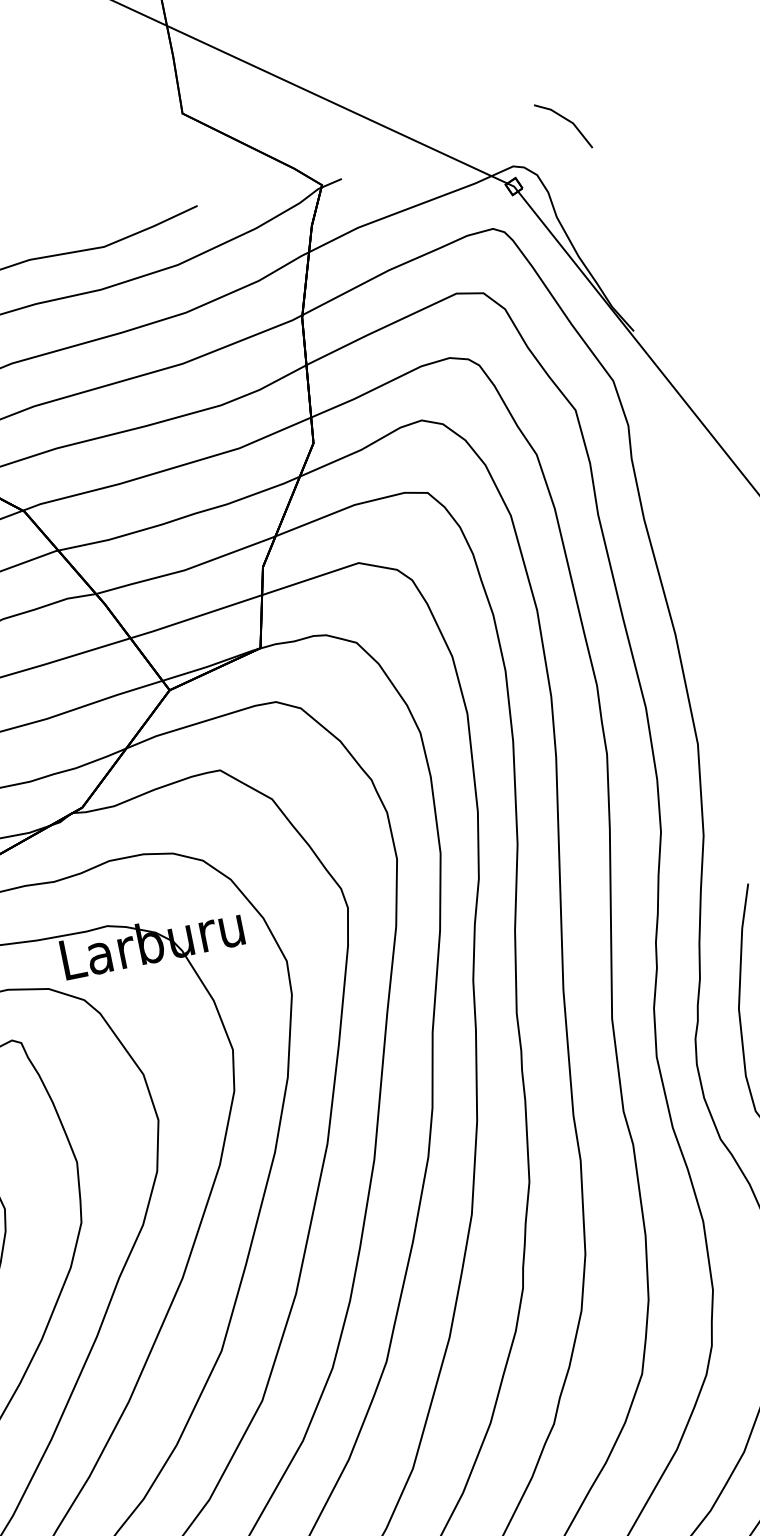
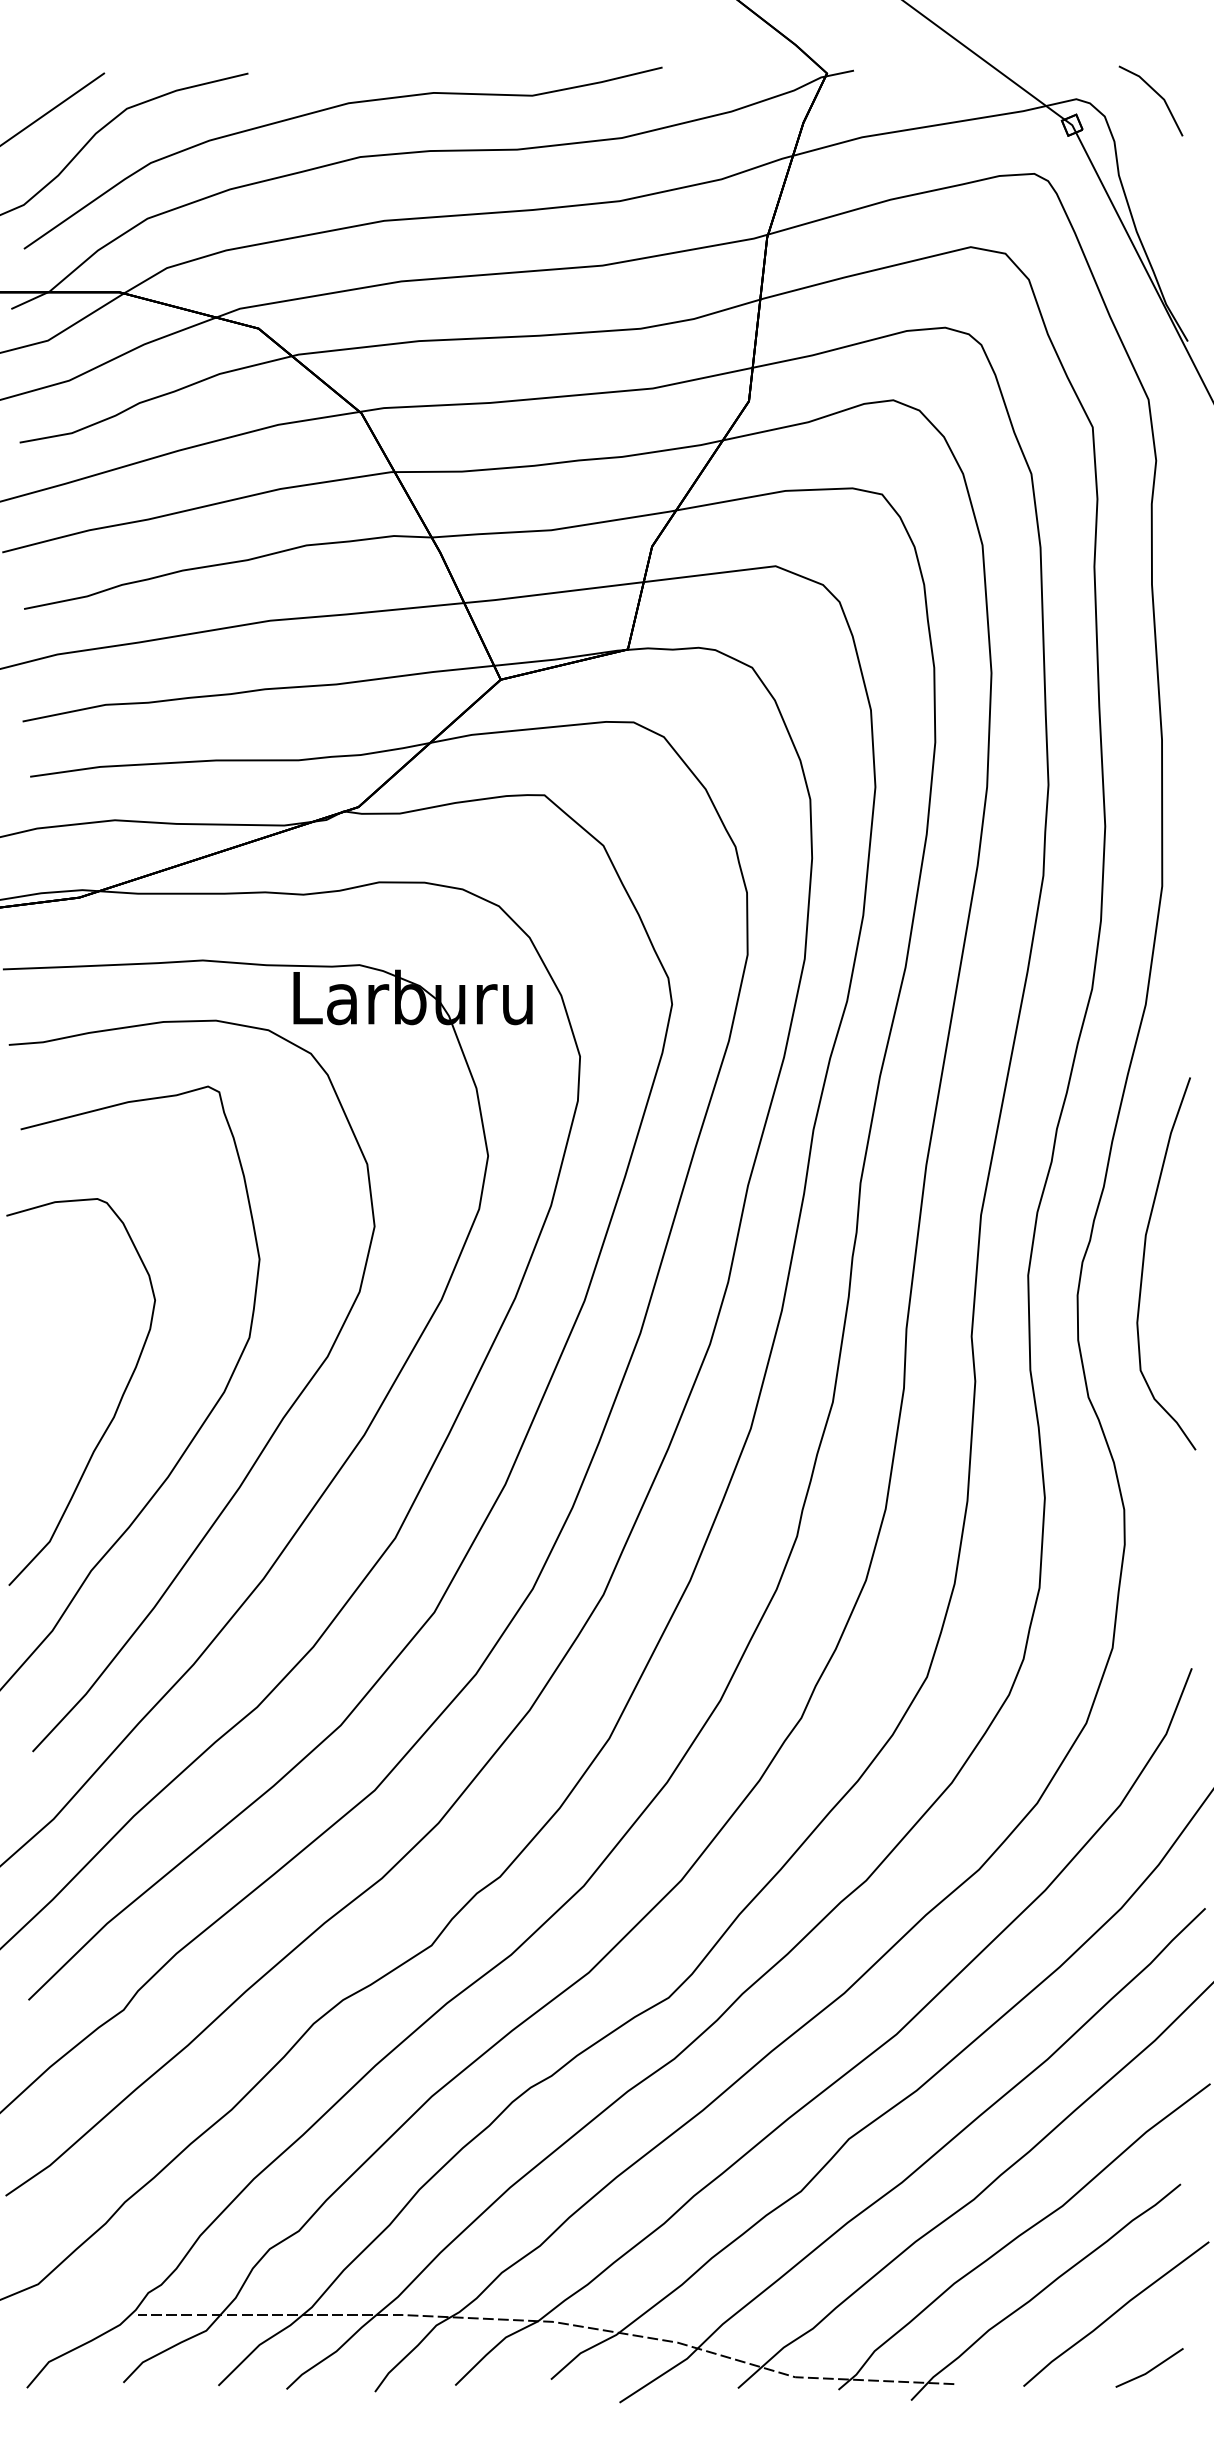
line: (566, 119) -> (1156, 93), moved

